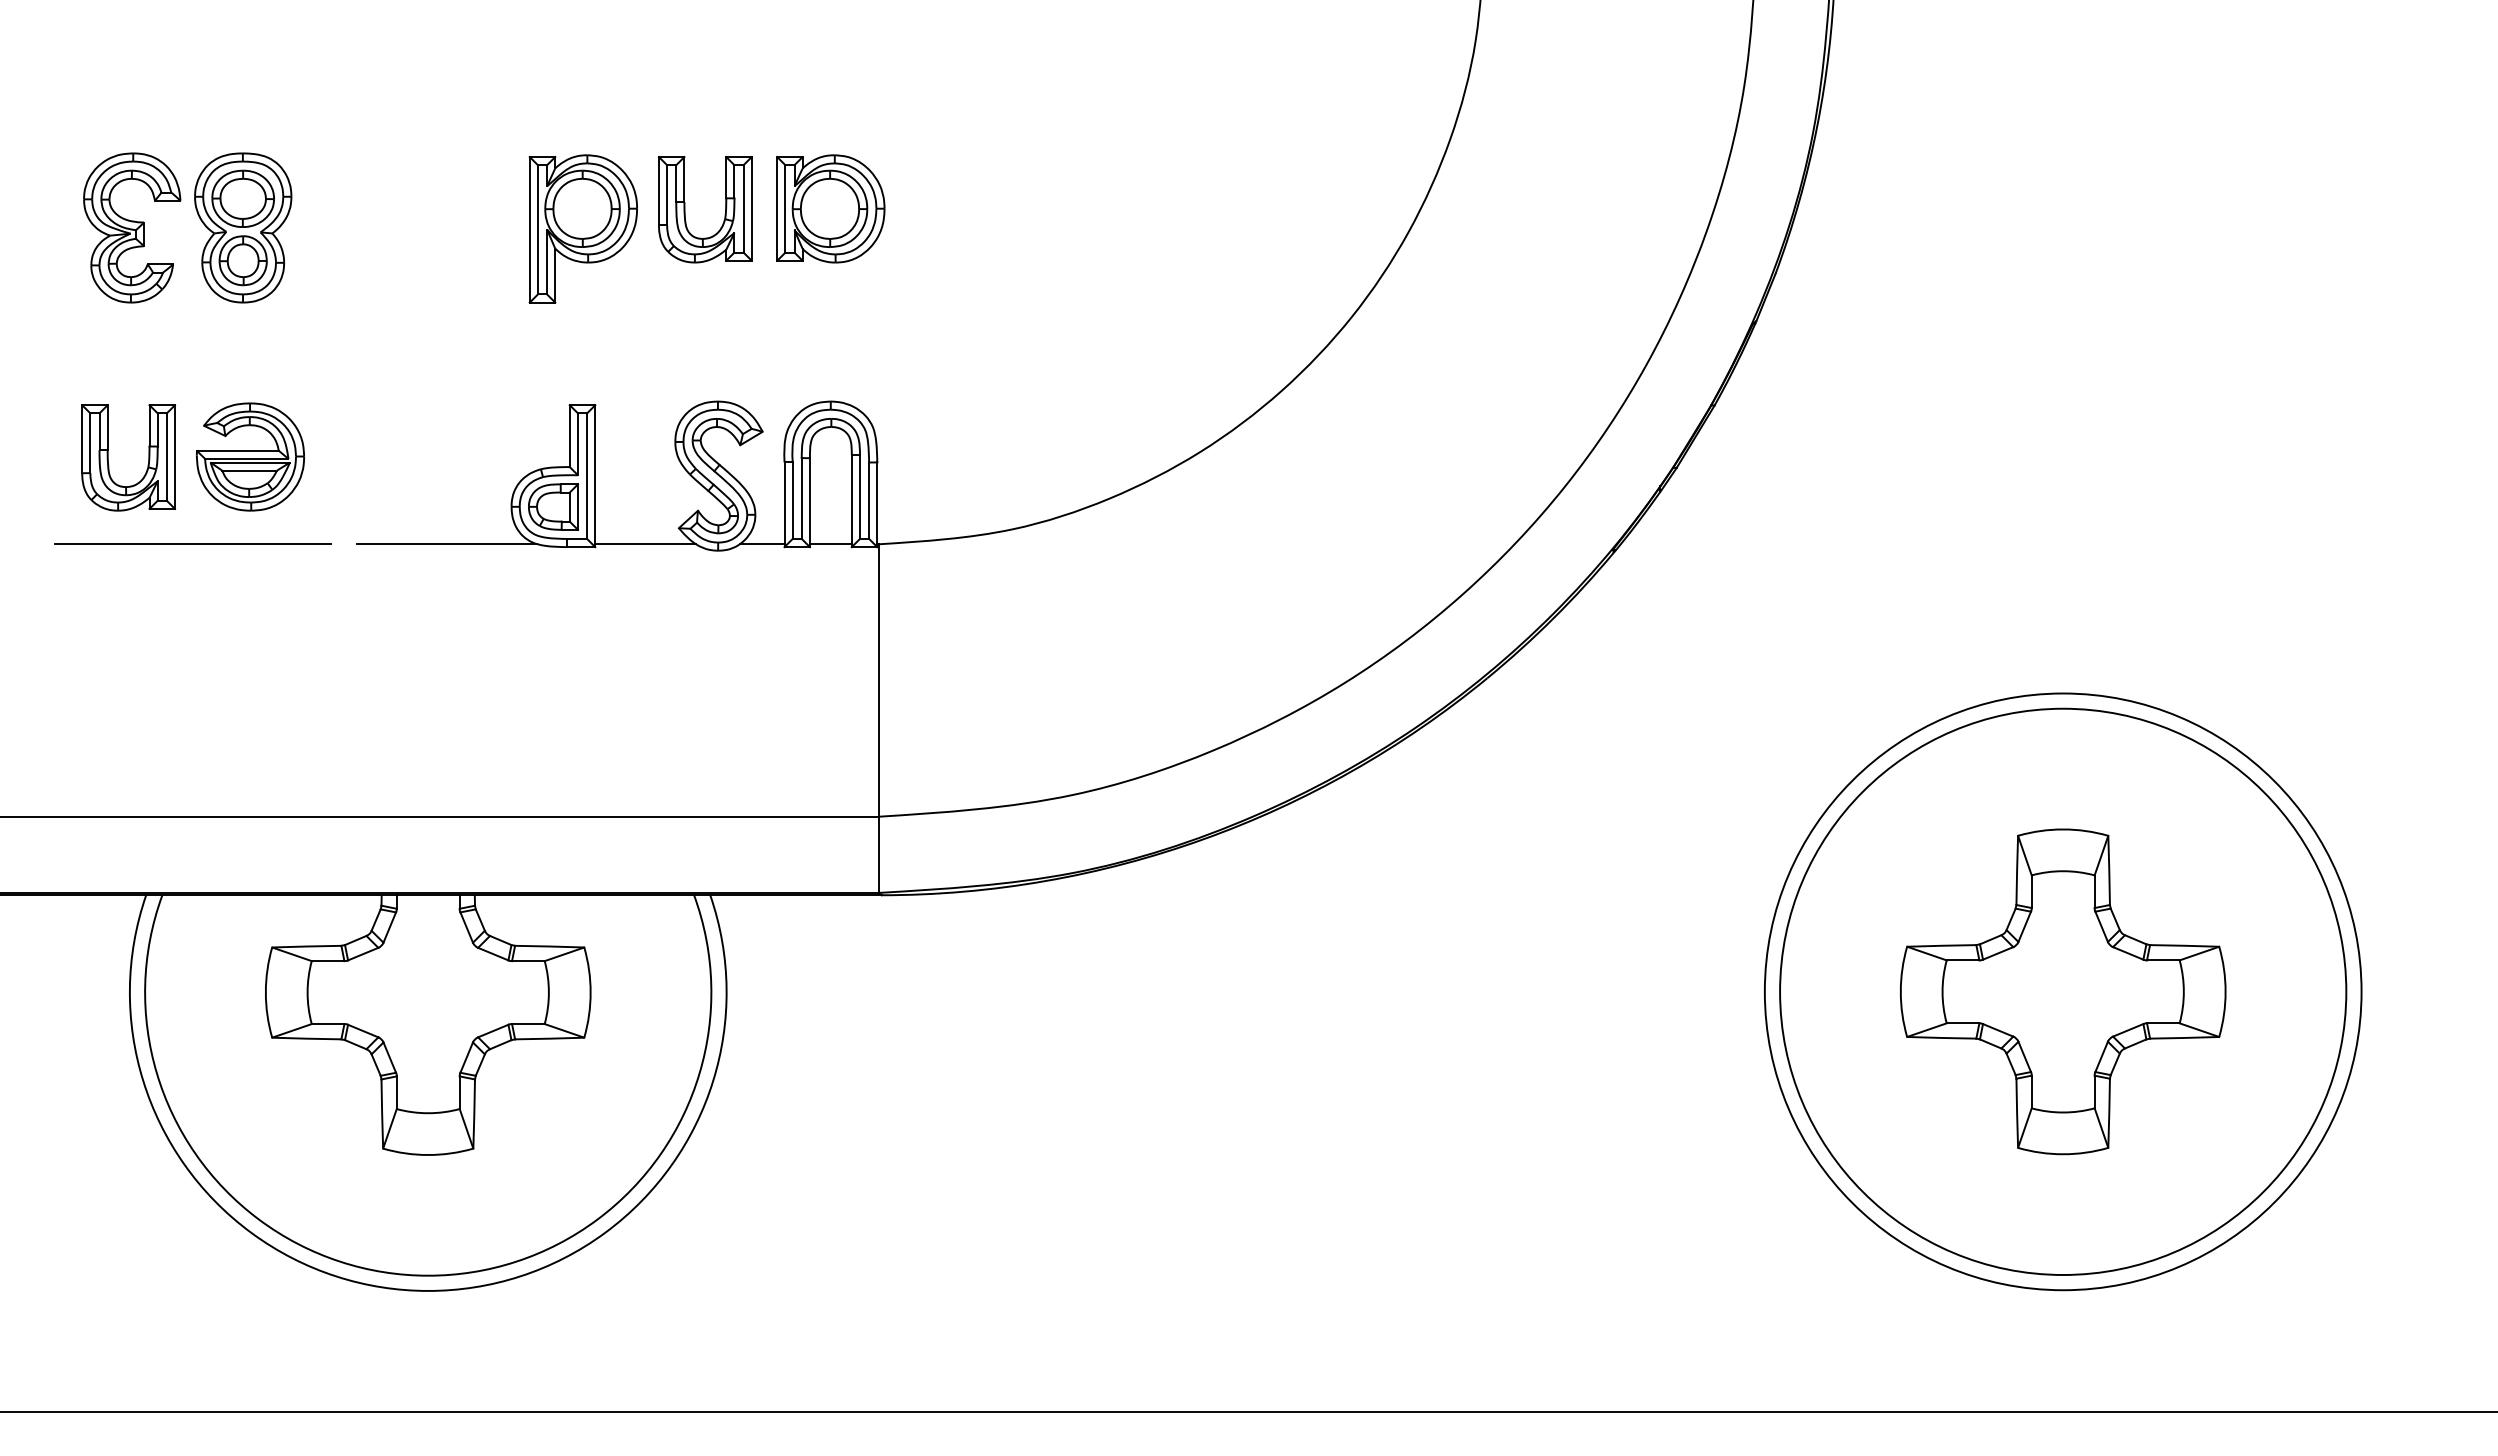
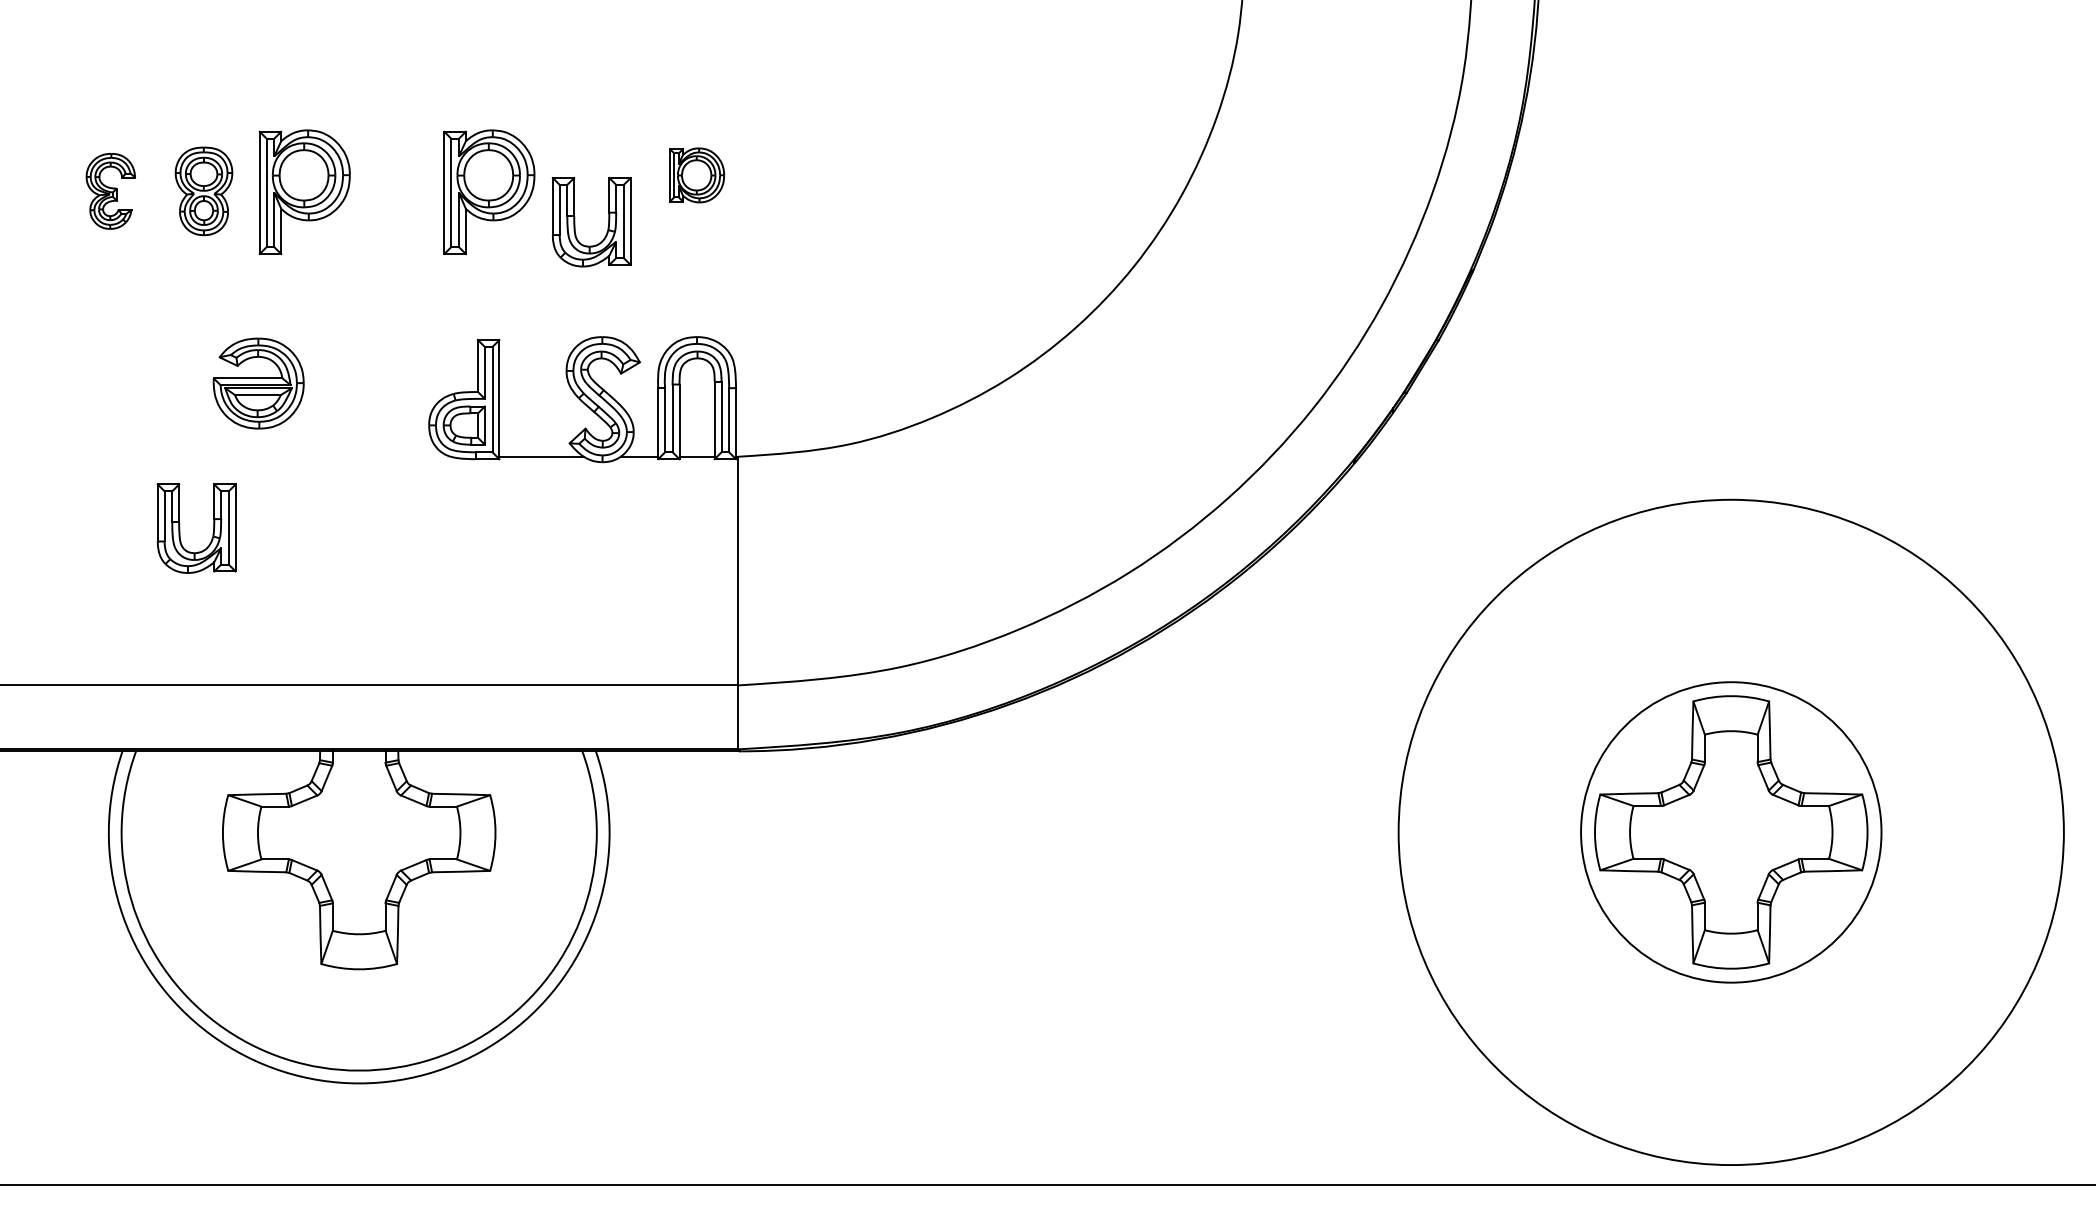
part: (830, 208) -> (696, 175), size x0.6
part: (724, 214) -> (607, 226), moved
part: (132, 227) -> (111, 190), size x0.6
part: (243, 227) -> (204, 190), size x0.7
part: (362, 228) -> (304, 191), added
part: (250, 456) -> (258, 383), moved
part: (108, 457) -> (179, 528), moved
line: (192, 543) -> (161, 456), removed
line: (446, 544) -> (374, 457), removed
circle: (2062, 991) -> (1730, 832), size x0.6
circle: (2063, 991) -> (1731, 832), size x1.4

